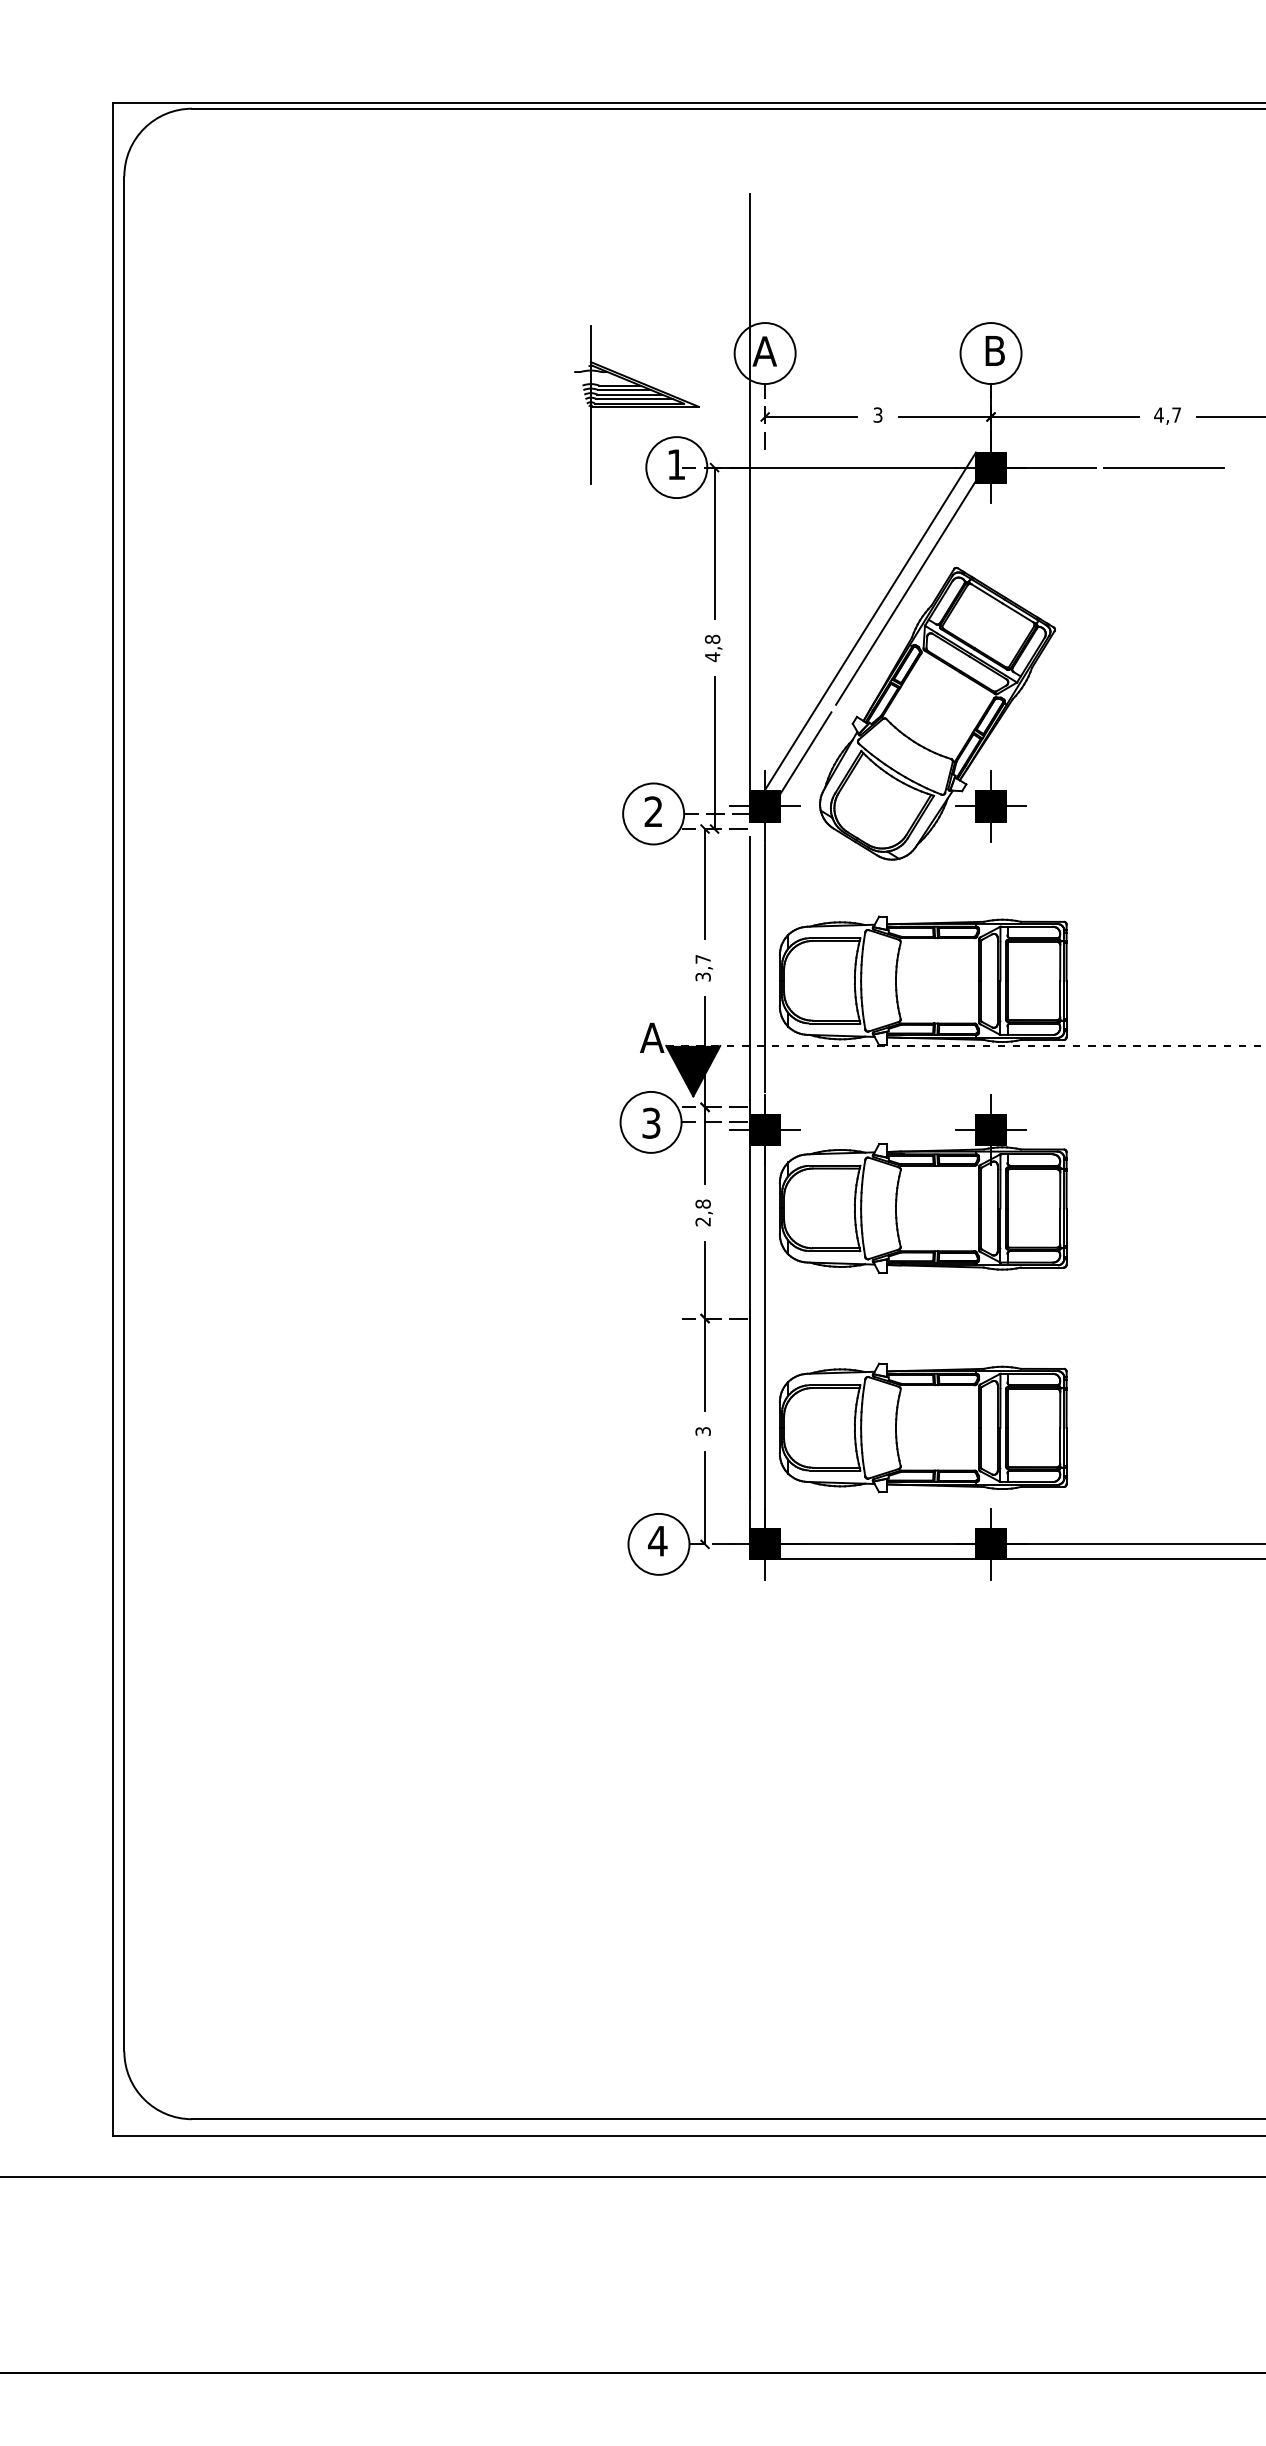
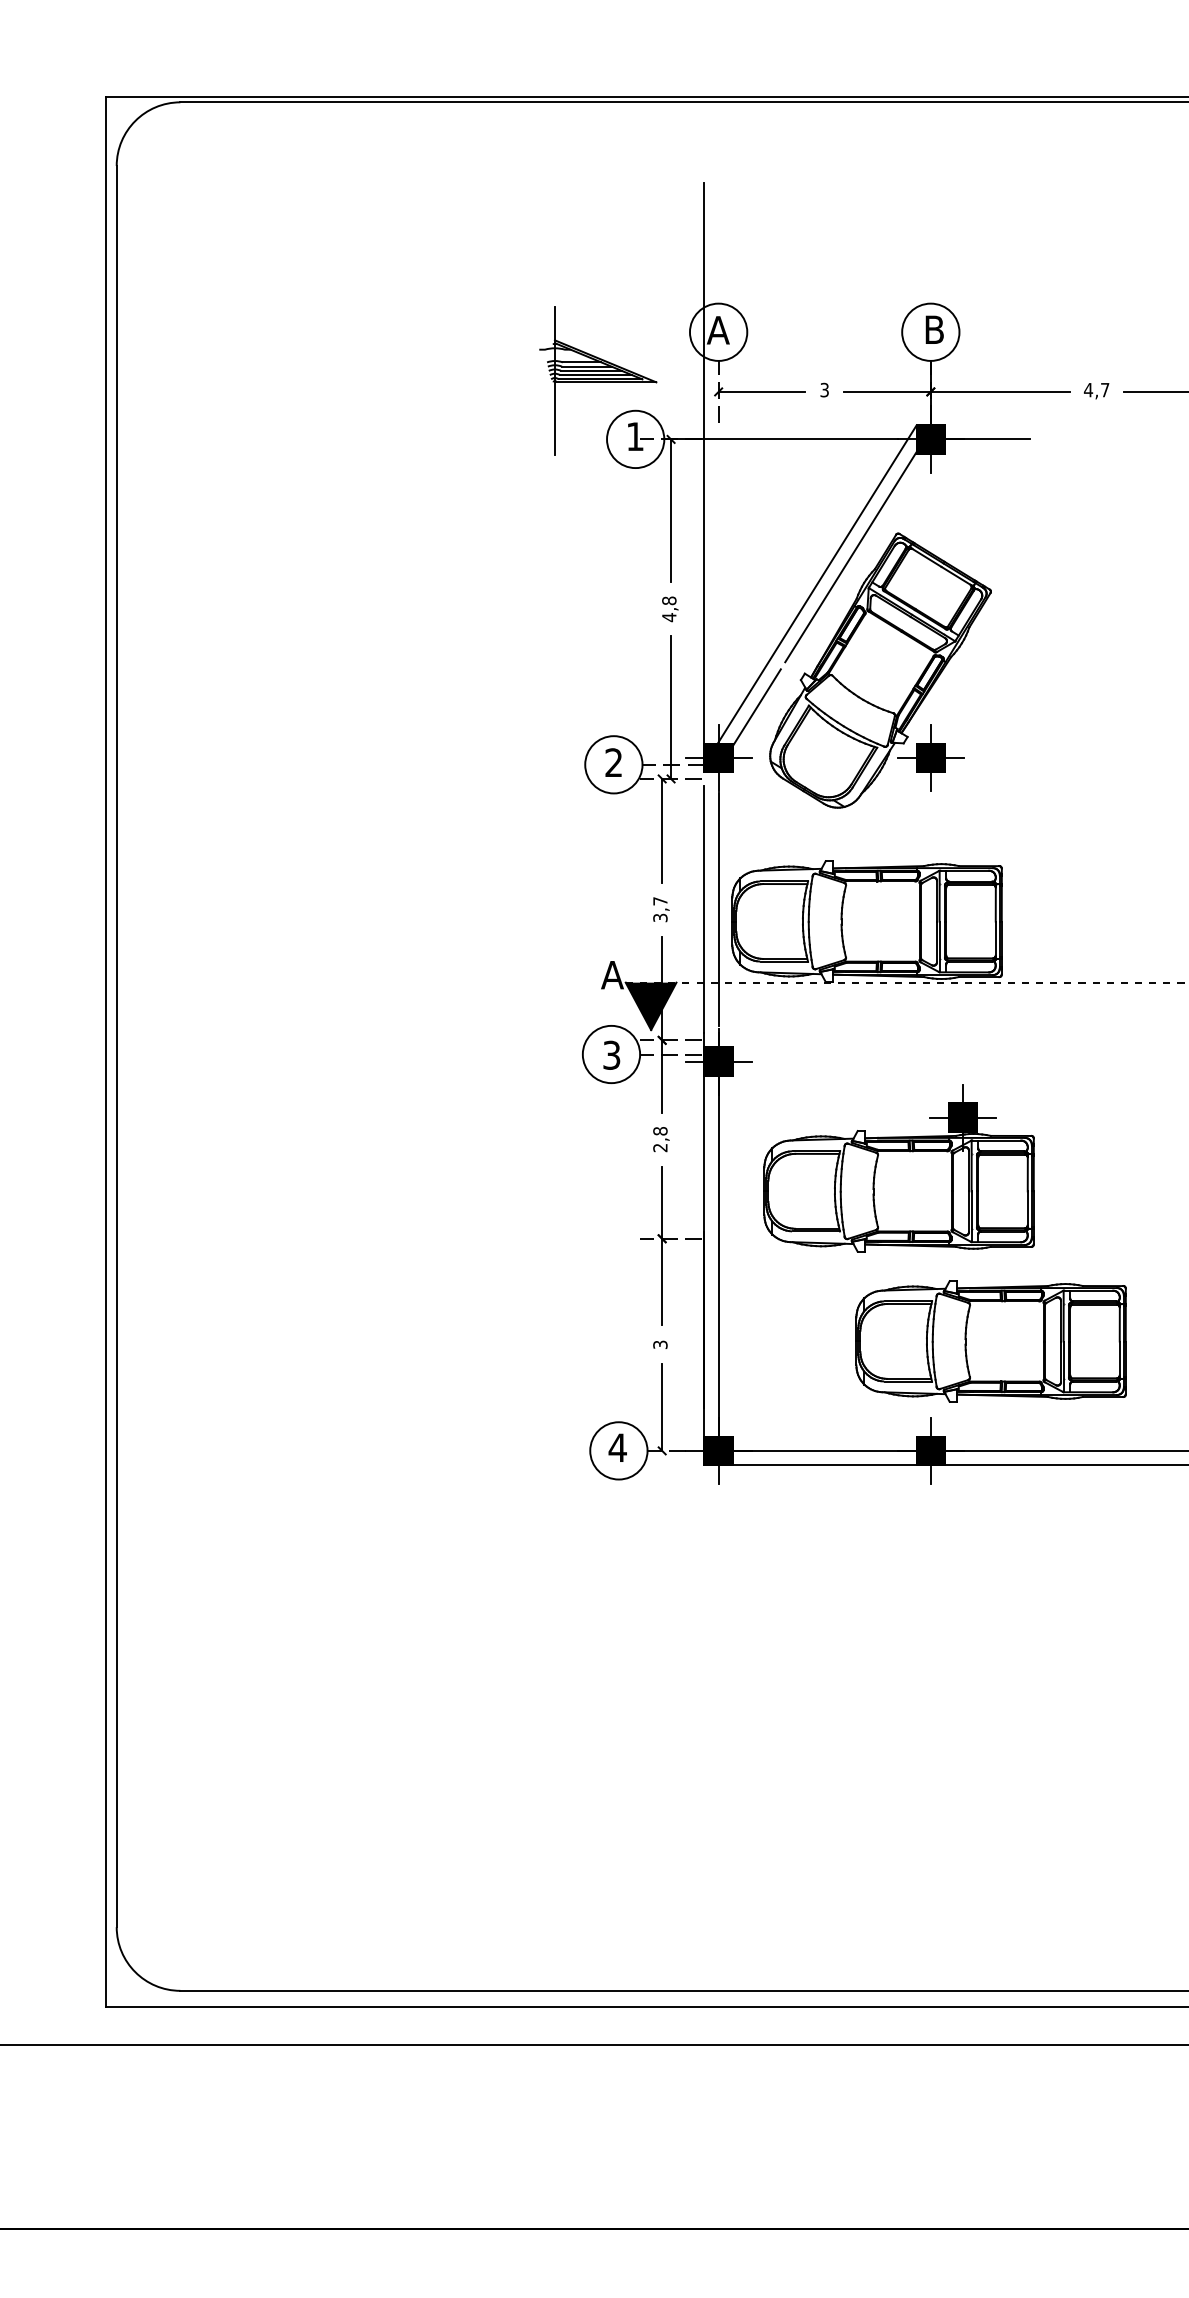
line: (1163, 467) -> (1092, 439), removed
part: (922, 1184) -> (898, 1168), moved
part: (922, 1427) -> (990, 1341), moved

